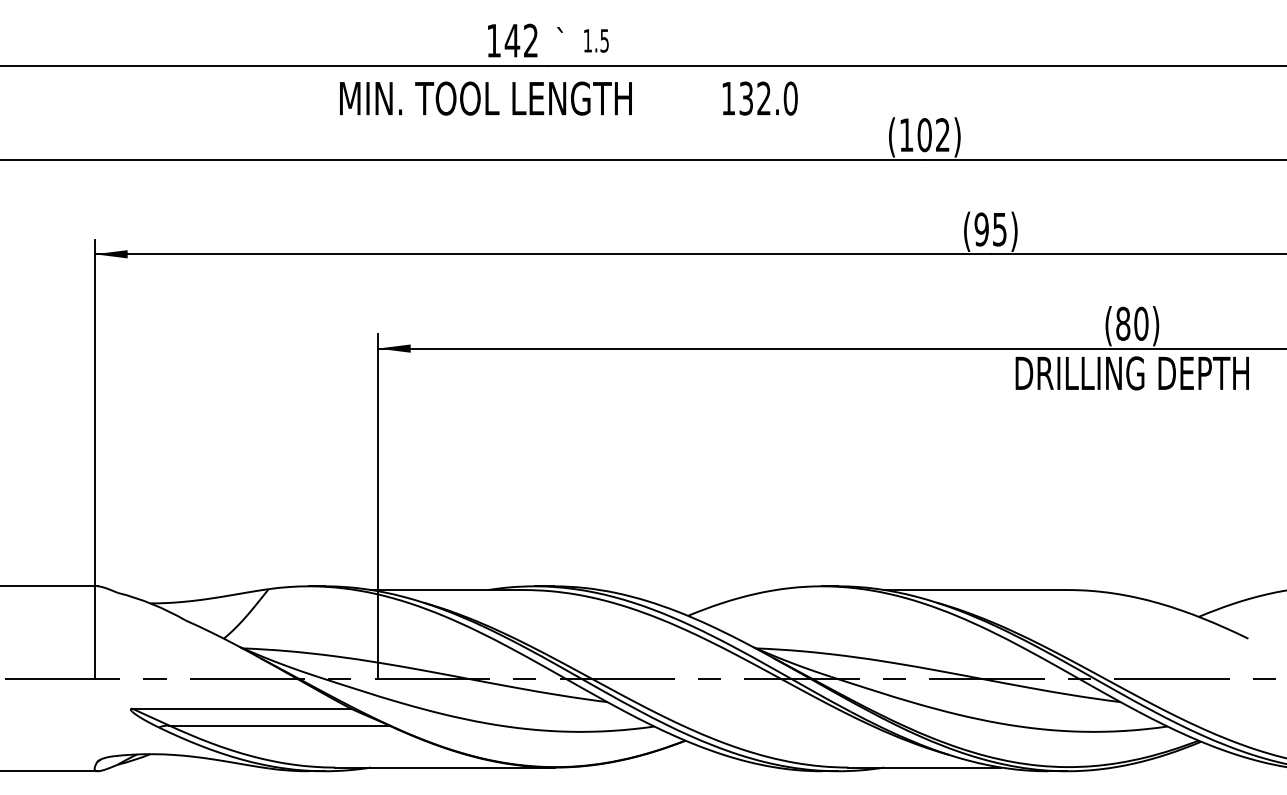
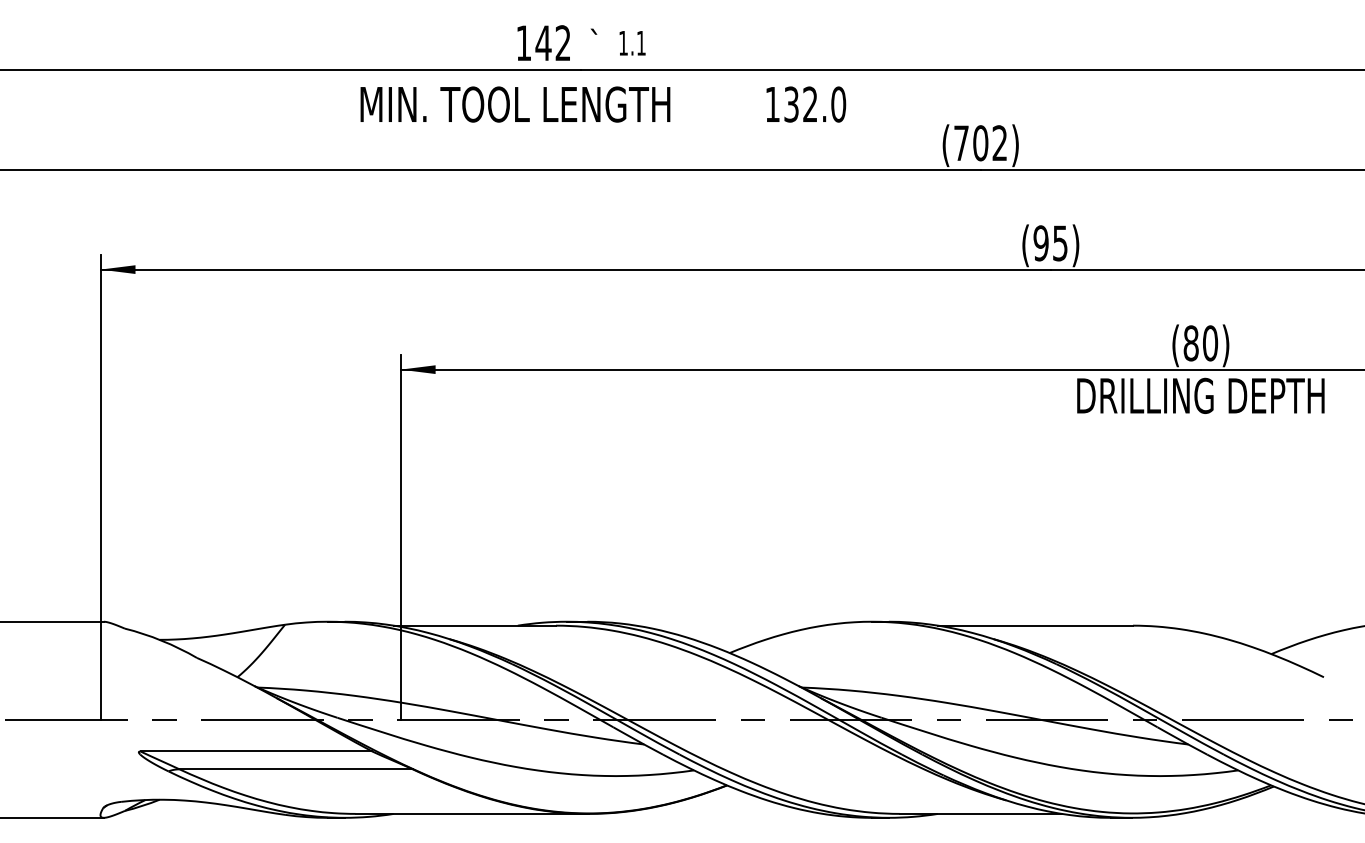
text: (604, 40) -> (641, 42), 1.5 -> 1.1
text: (906, 134) -> (961, 142), (102) -> (702)

